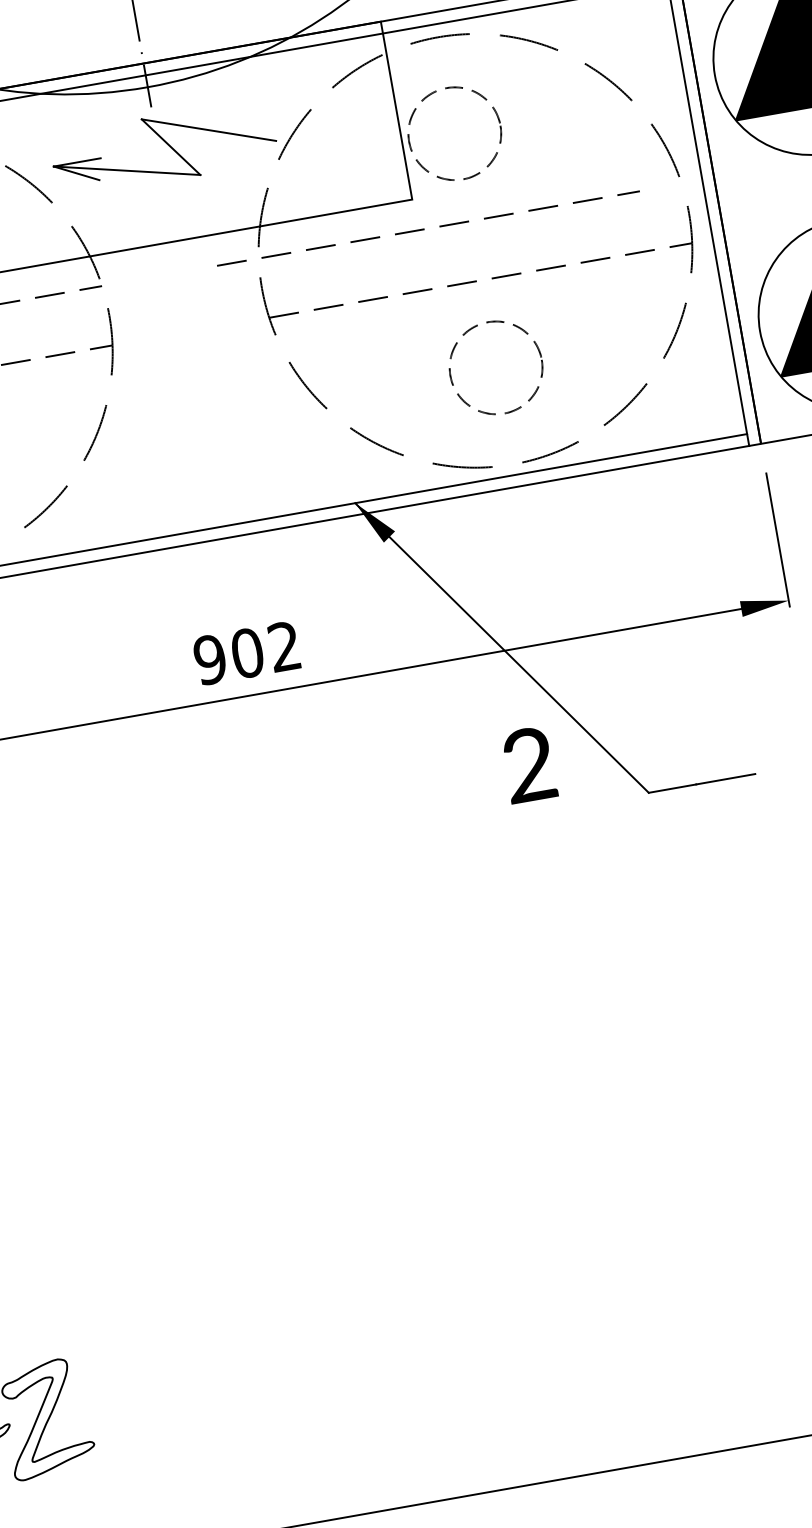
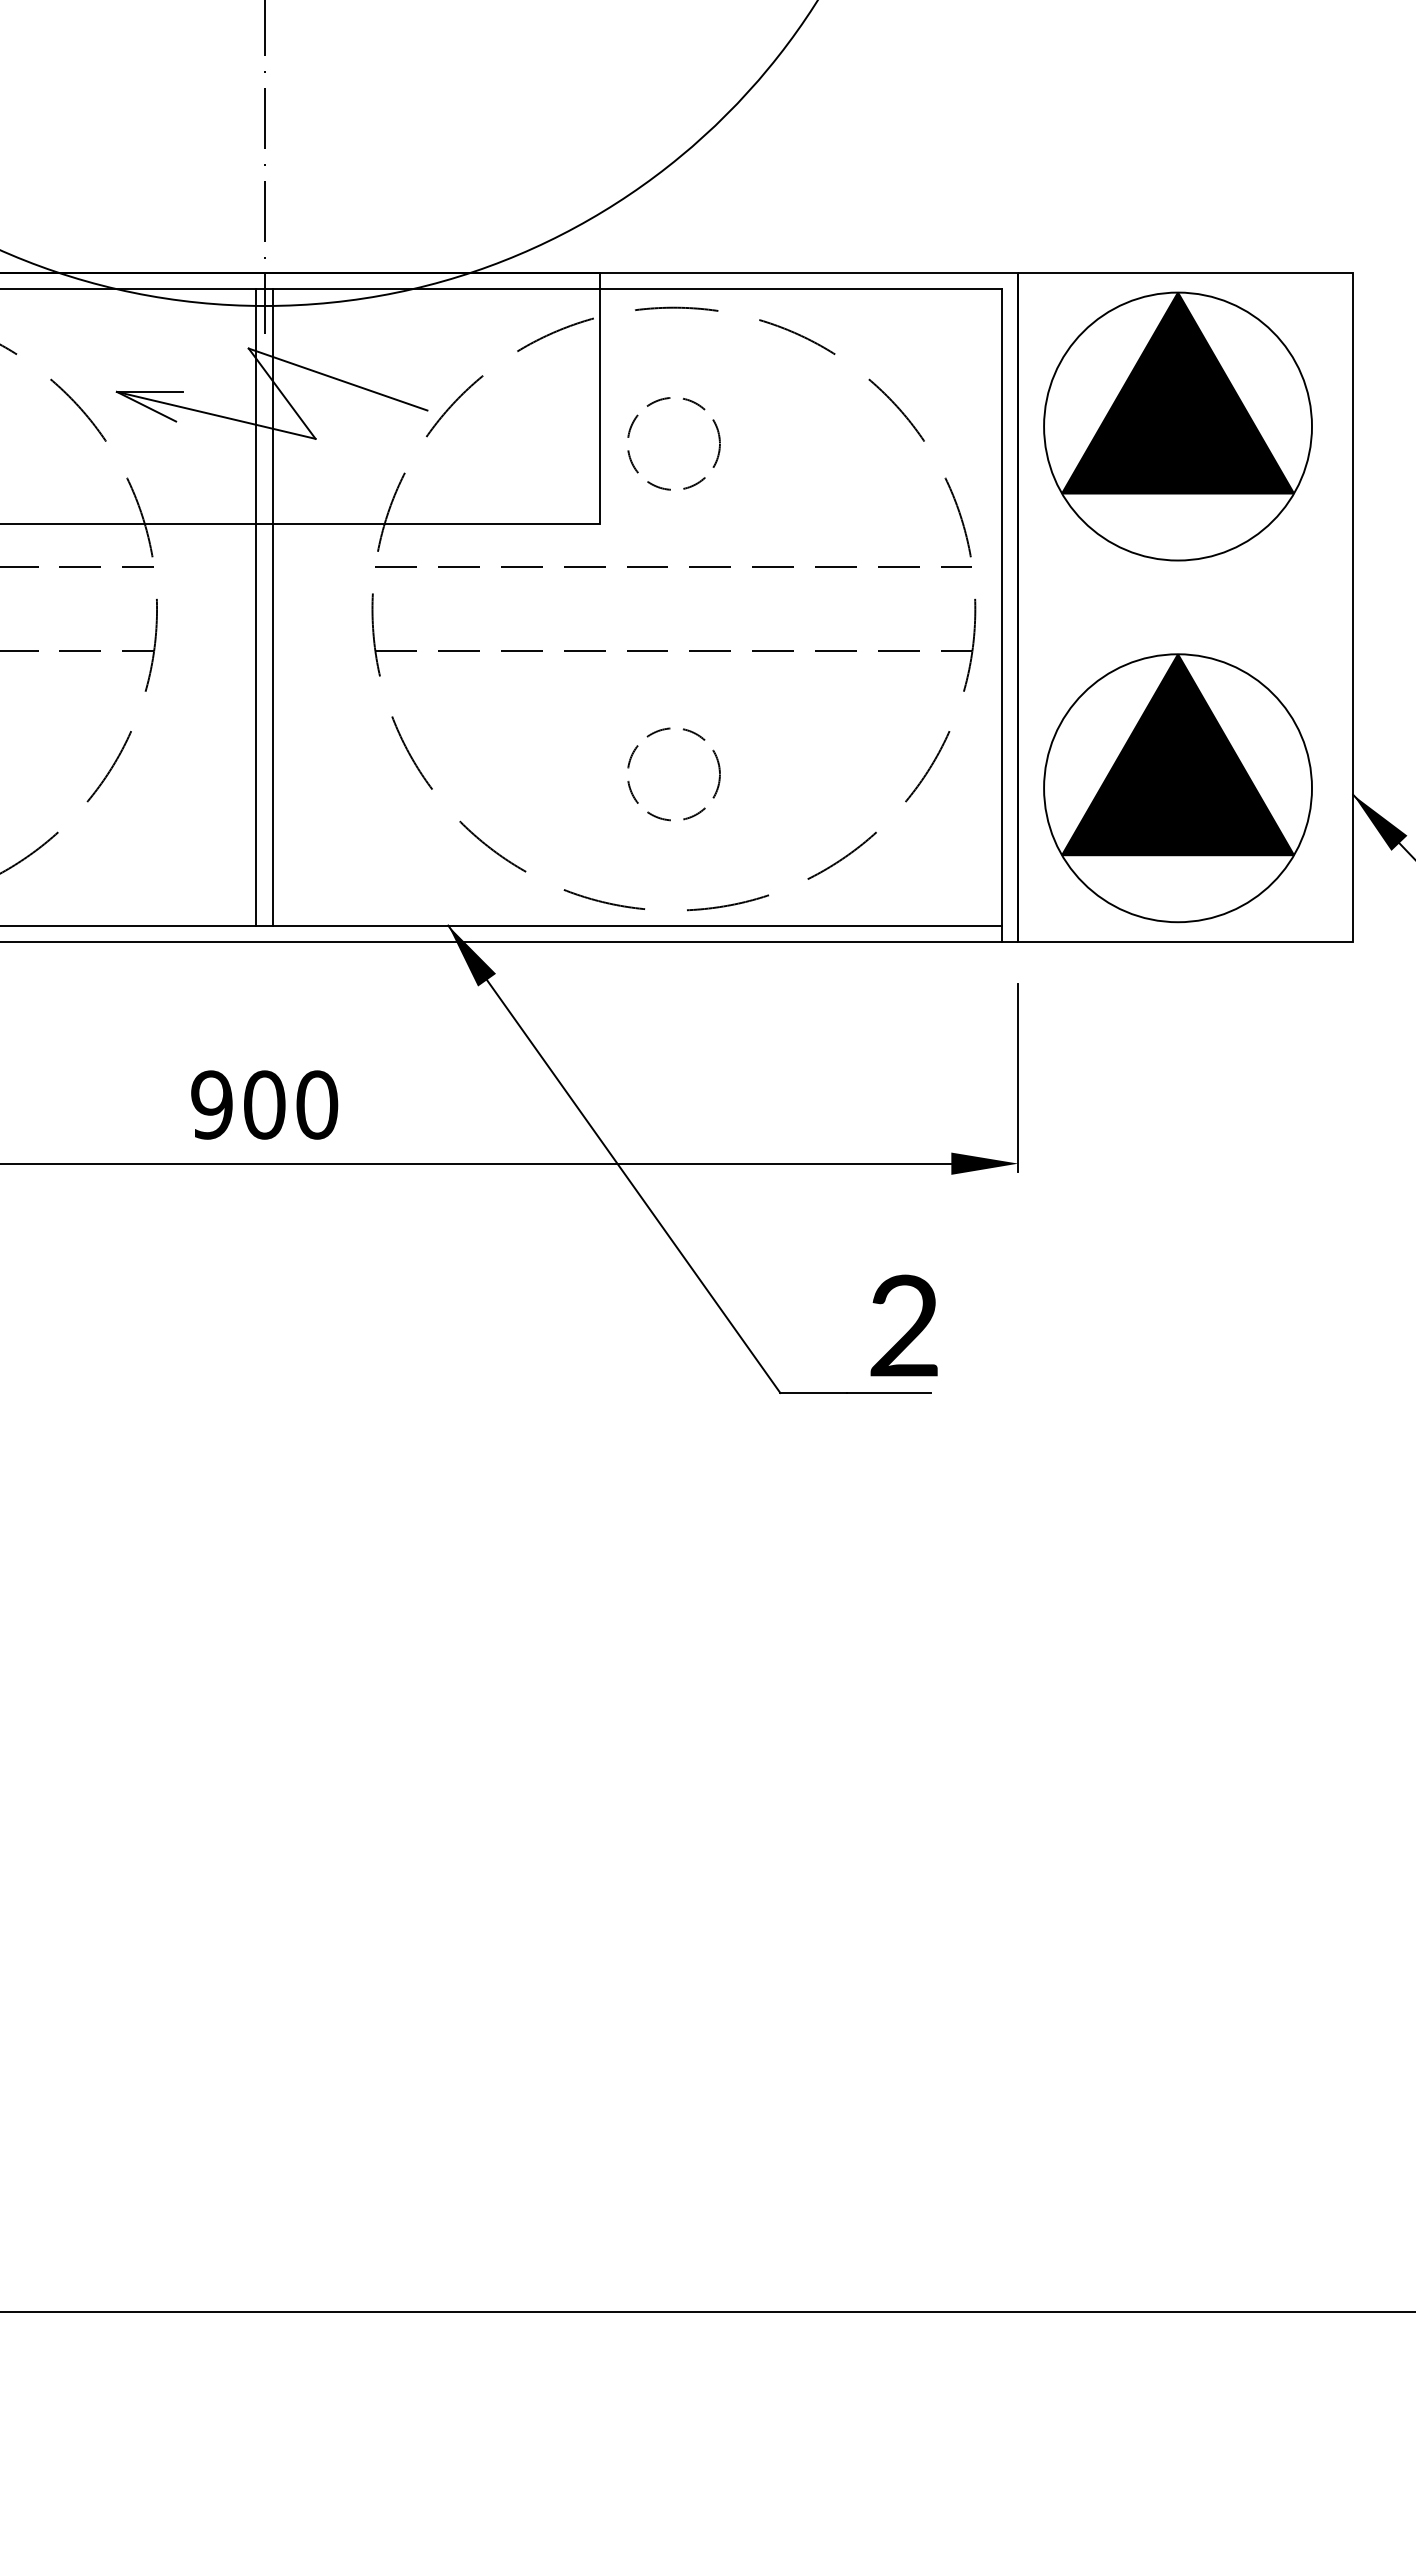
circle: (454, 133) -> (673, 443), size x0.71
line: (423, 228) -> (667, 566), moved
line: (191, 299) -> (273, 607), added
line: (179, 301) -> (256, 607), added
circle: (495, 368) -> (673, 774), size x0.71
text: (284, 646) -> (317, 1104), 902 -> 900
text: (528, 764) -> (903, 1325), moved

